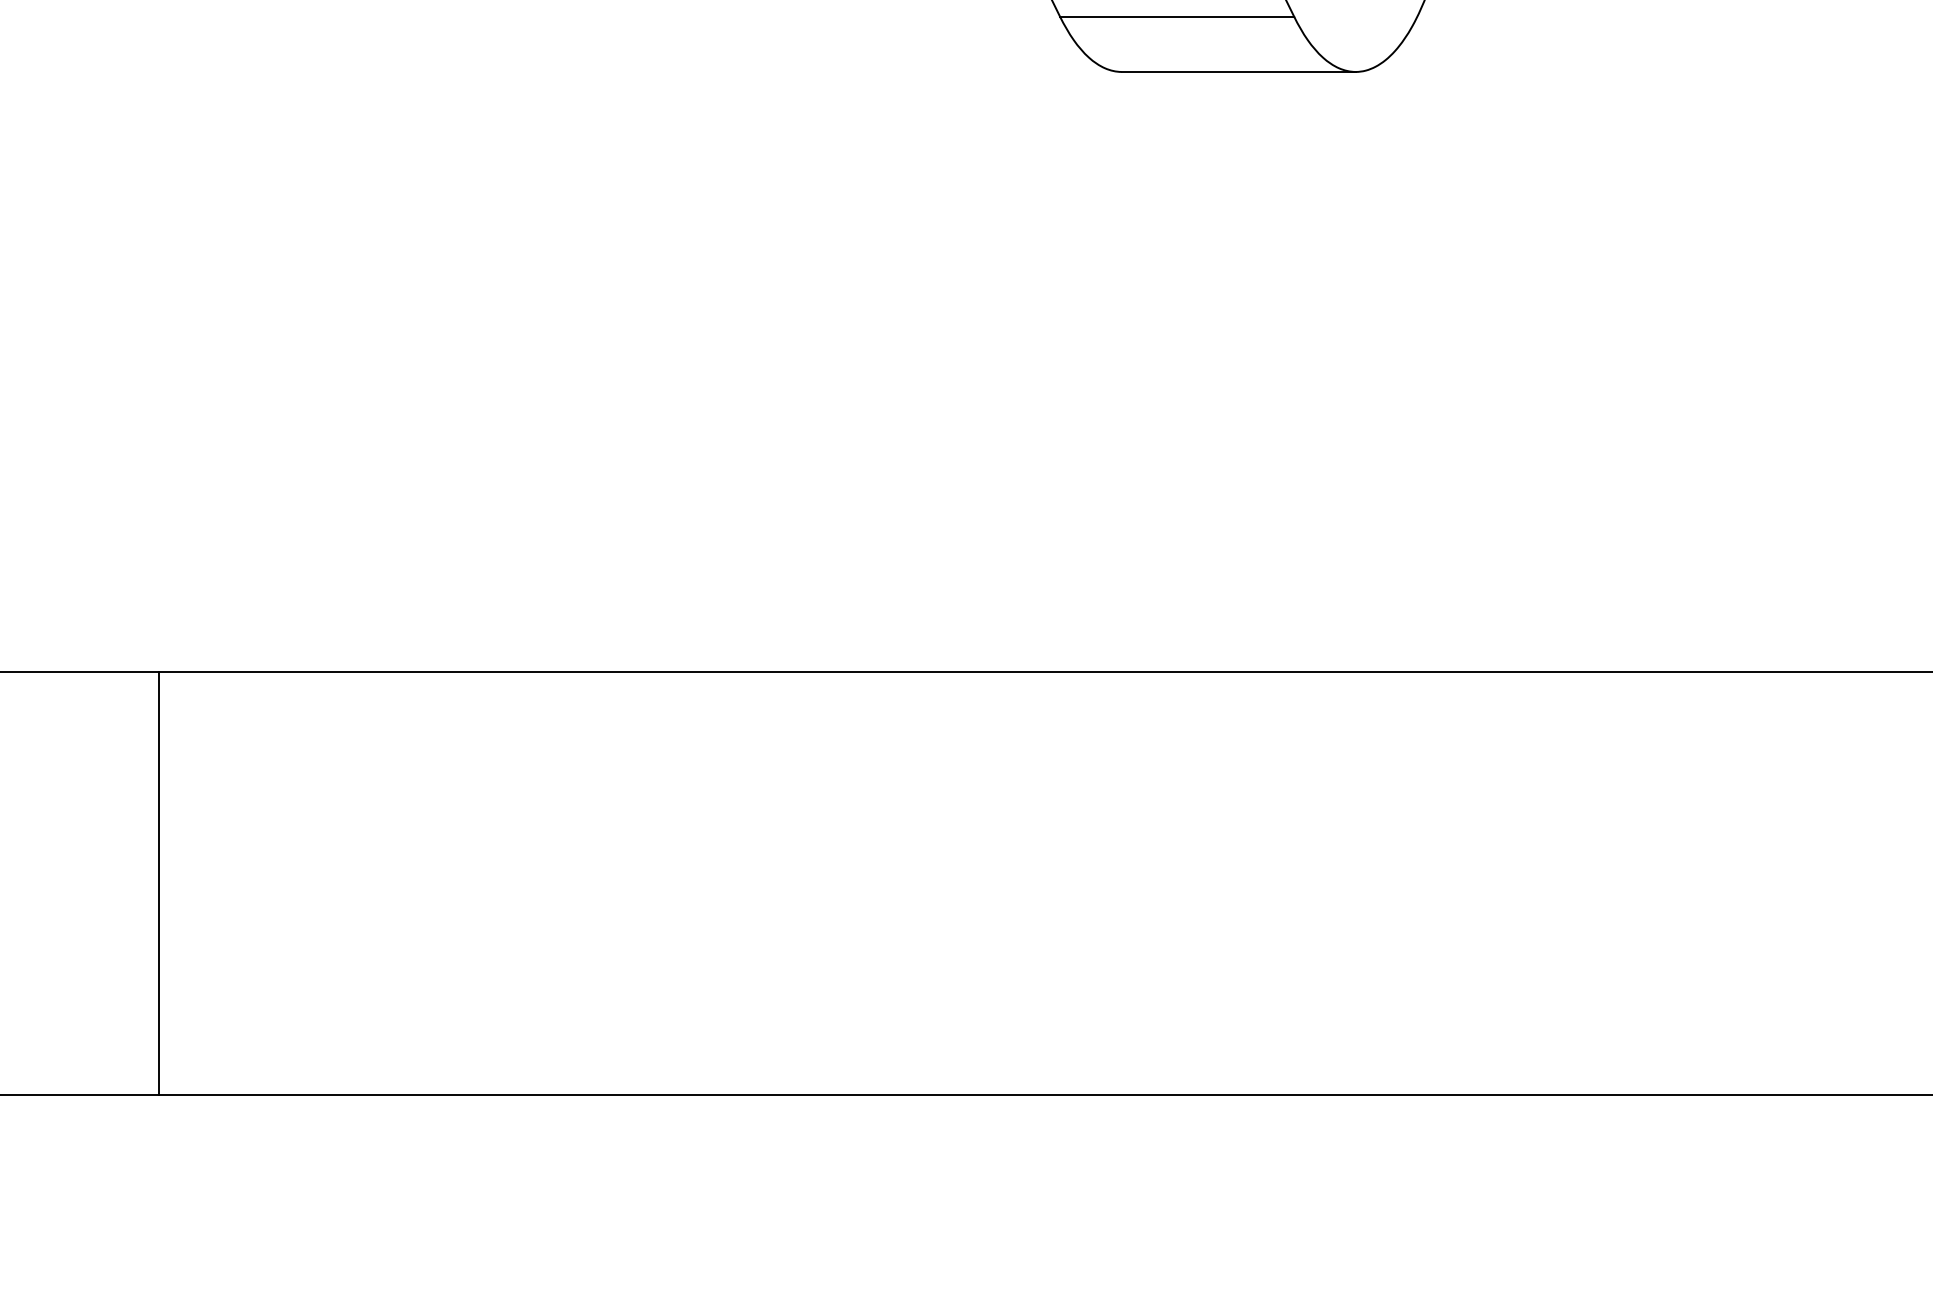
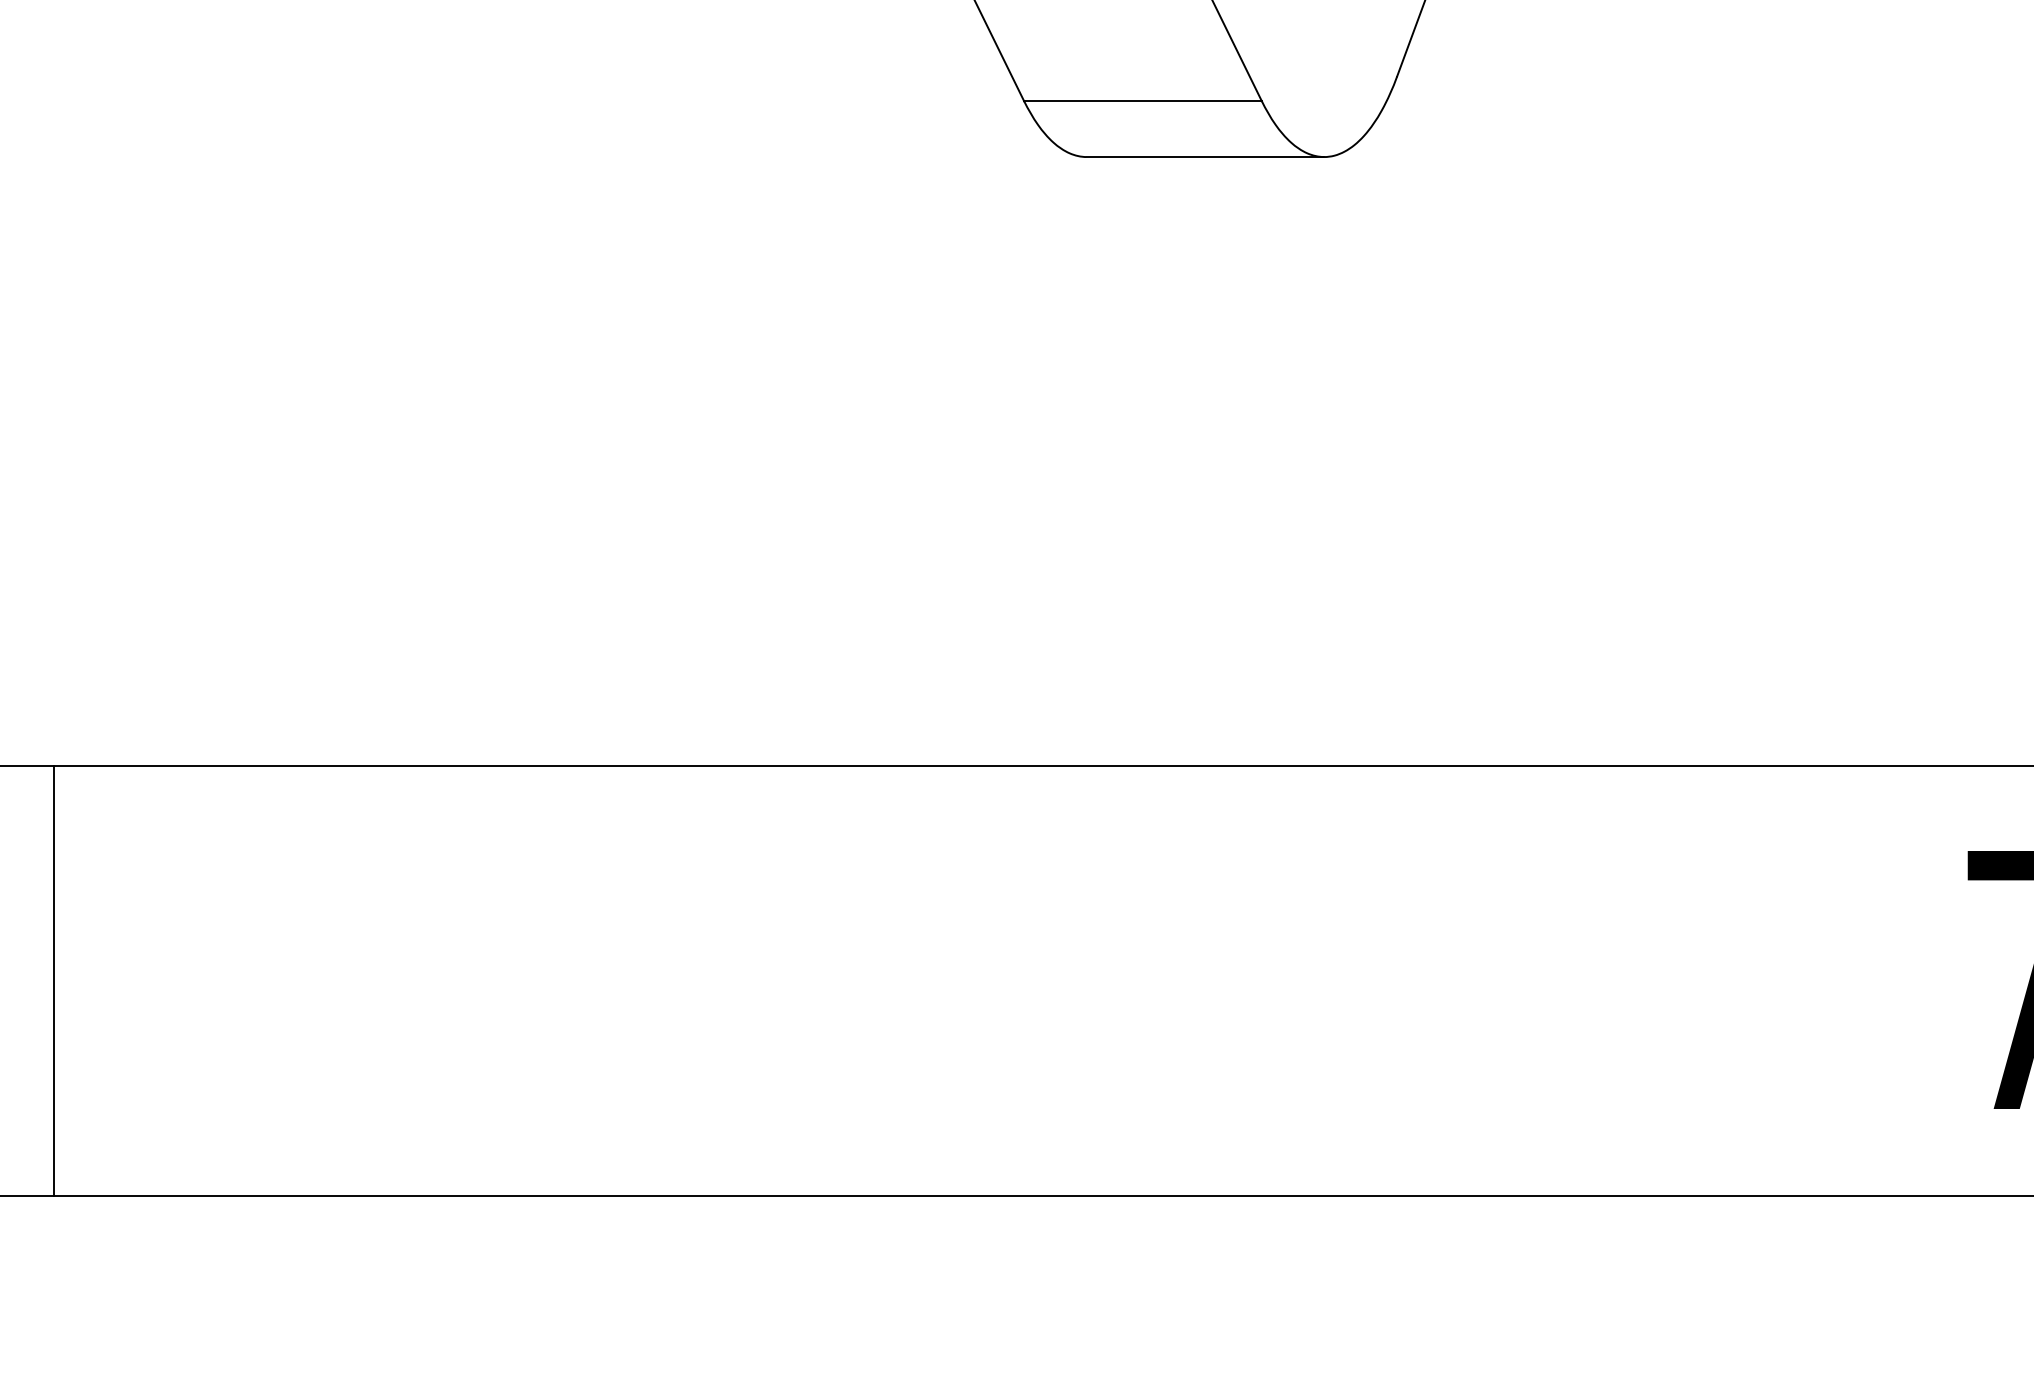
line: (159, 882) -> (53, 980), moved

